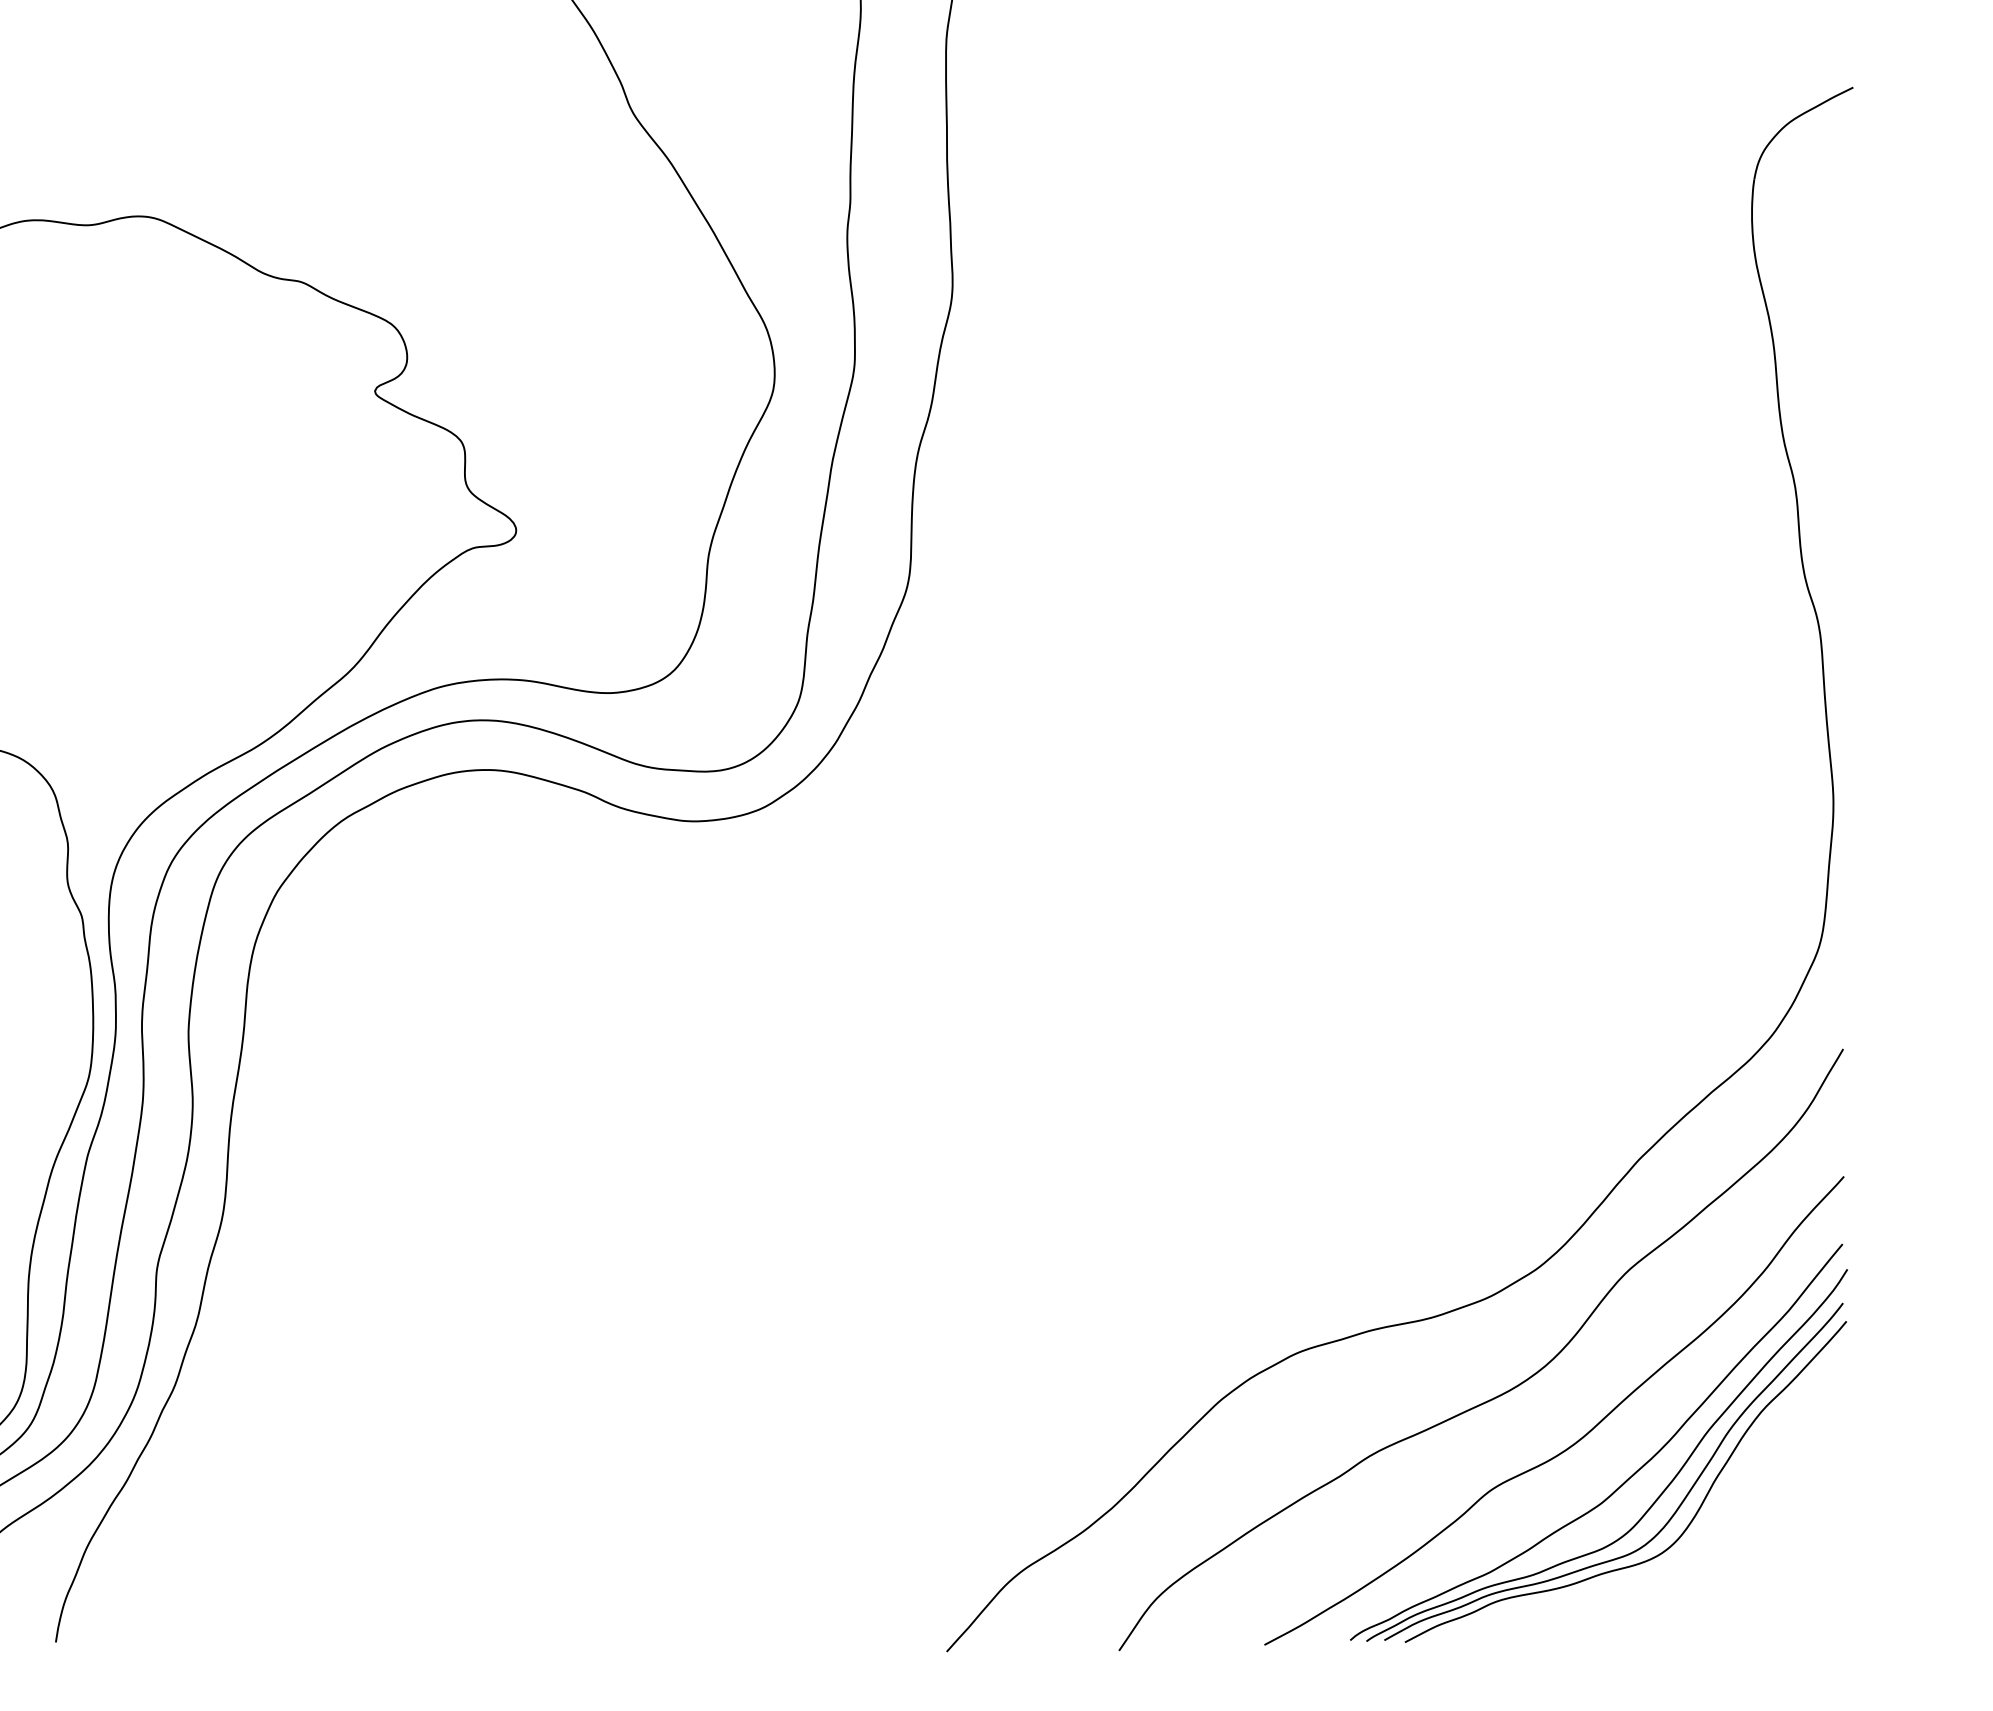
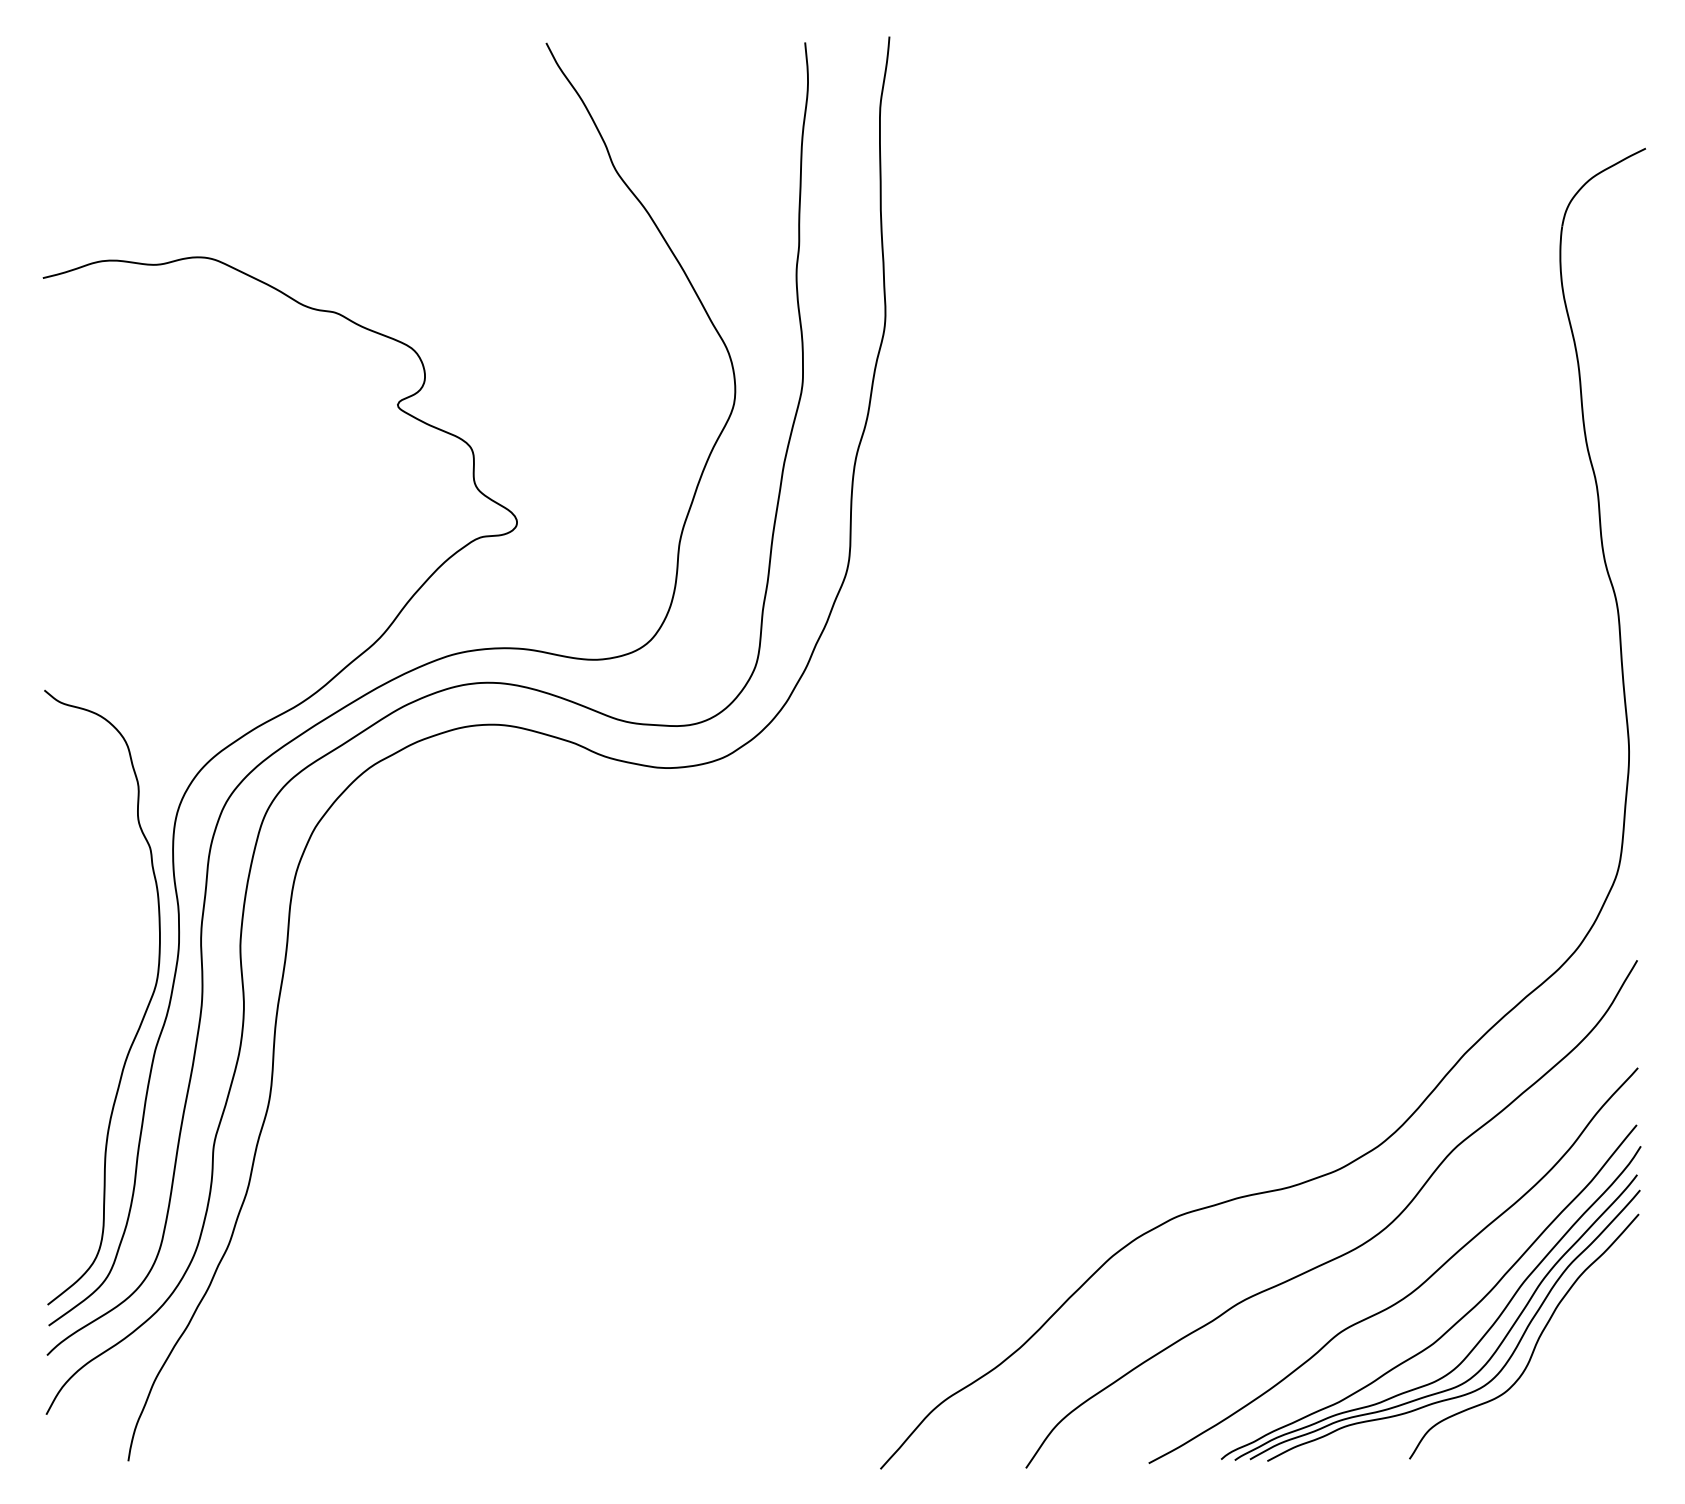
curve: (1723, 1500) -> (1536, 1341), added

